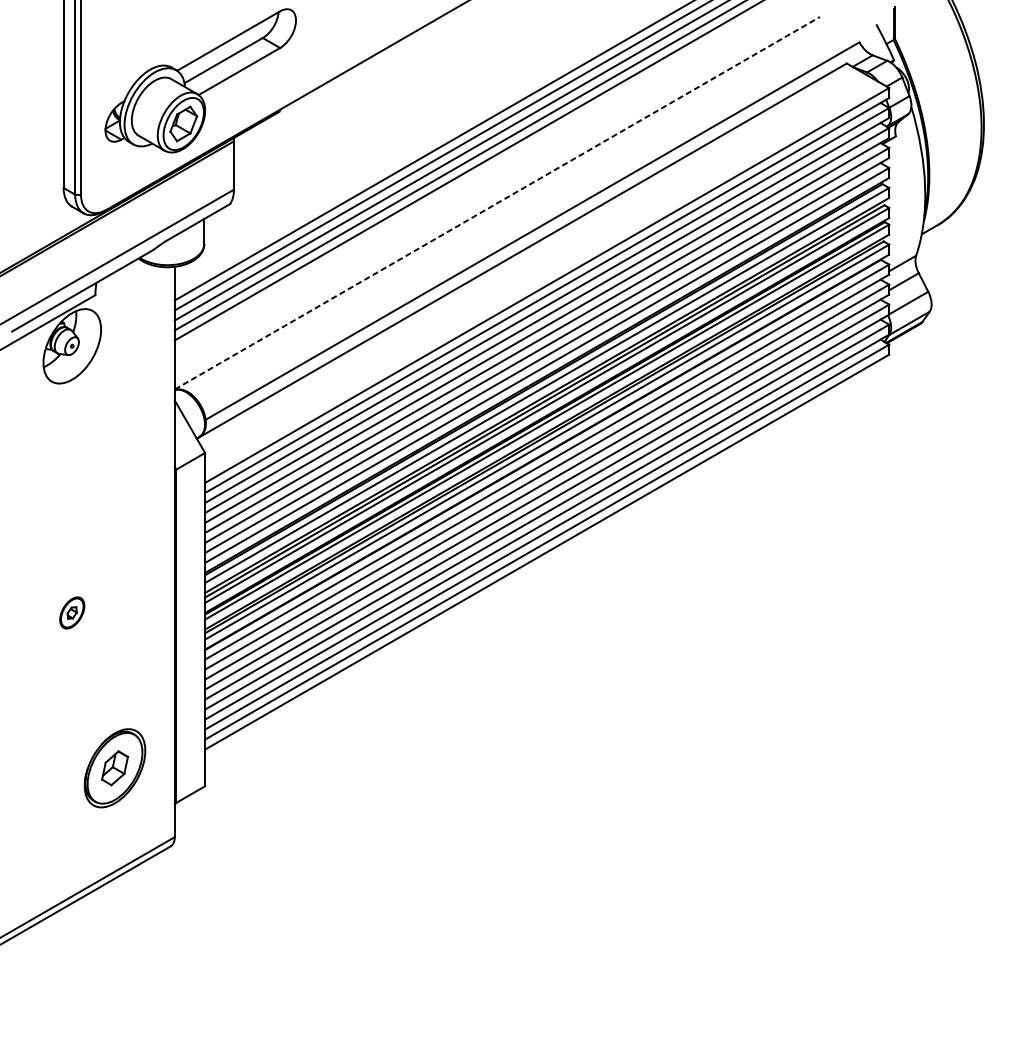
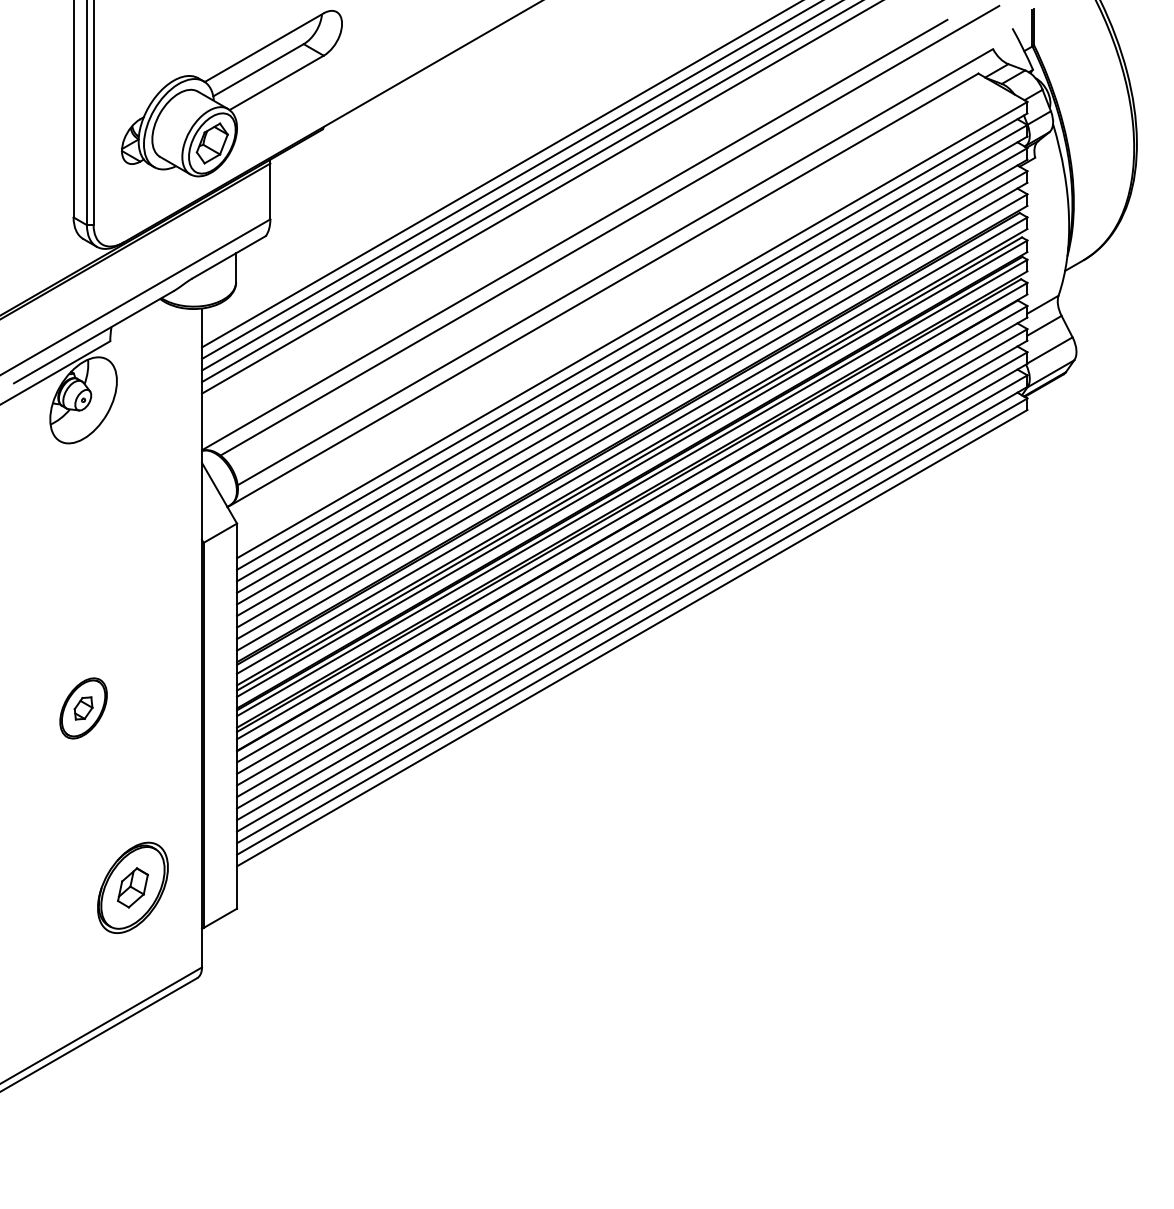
line: (527, 199) -> (609, 230), added
line: (498, 202) -> (575, 234), dashed -> solid
part: (72, 613) -> (83, 708), size x1.67

